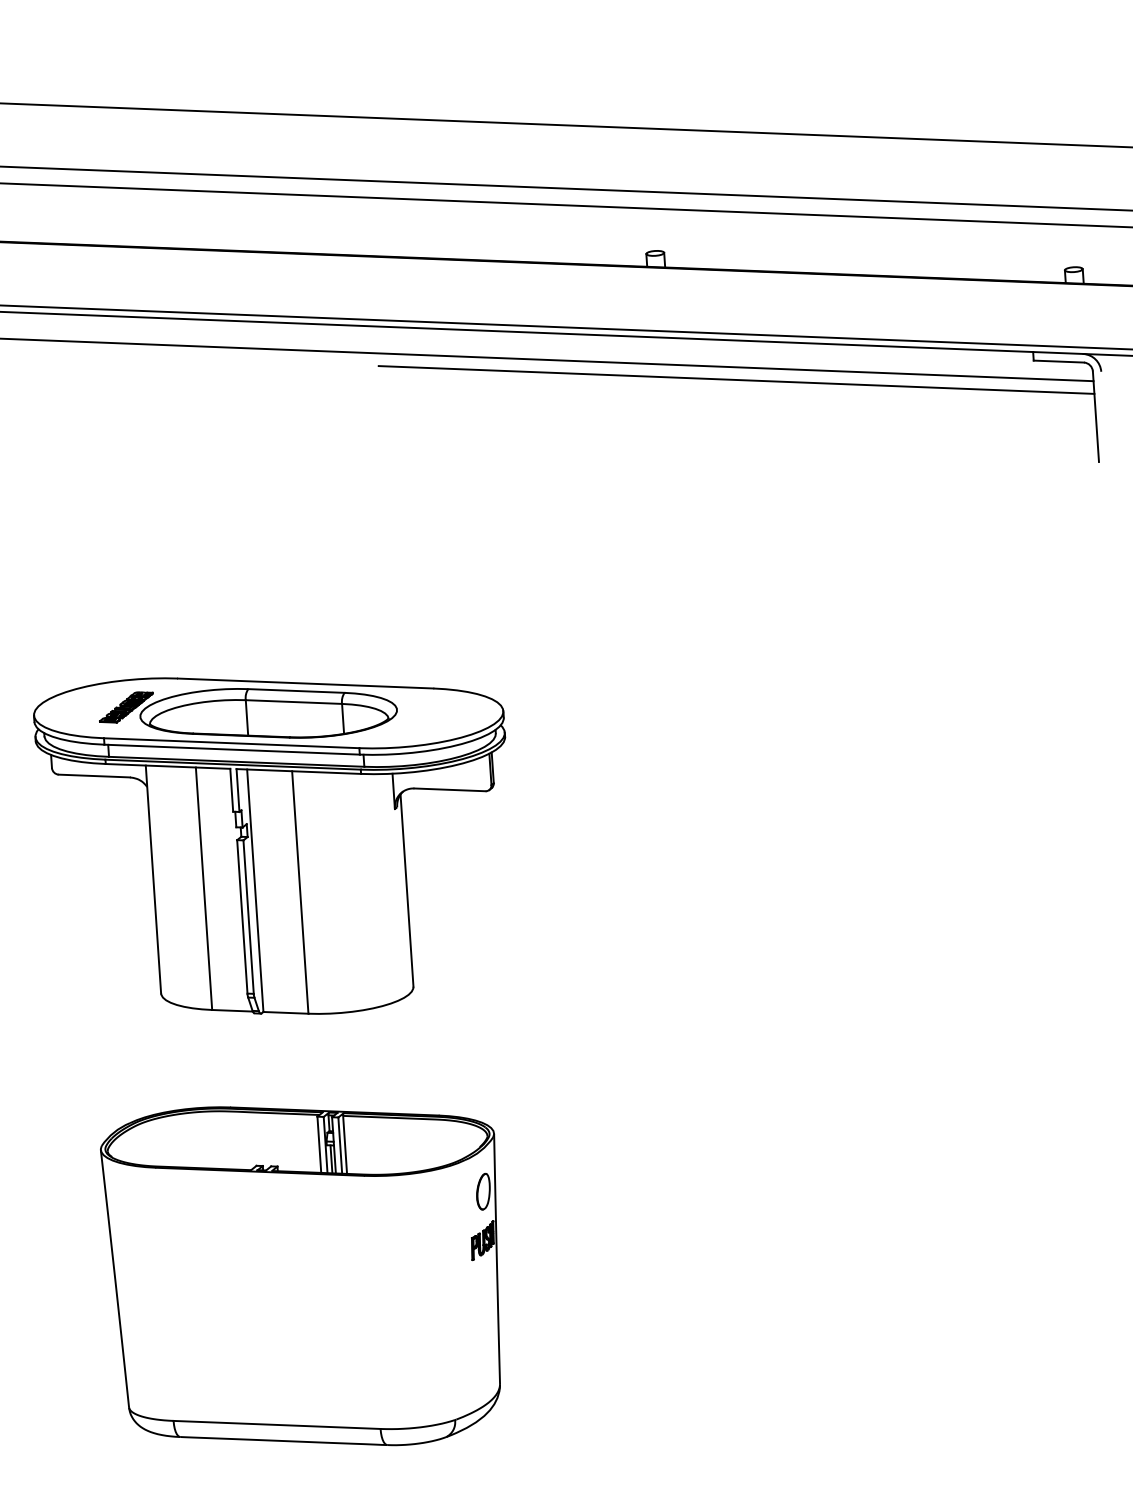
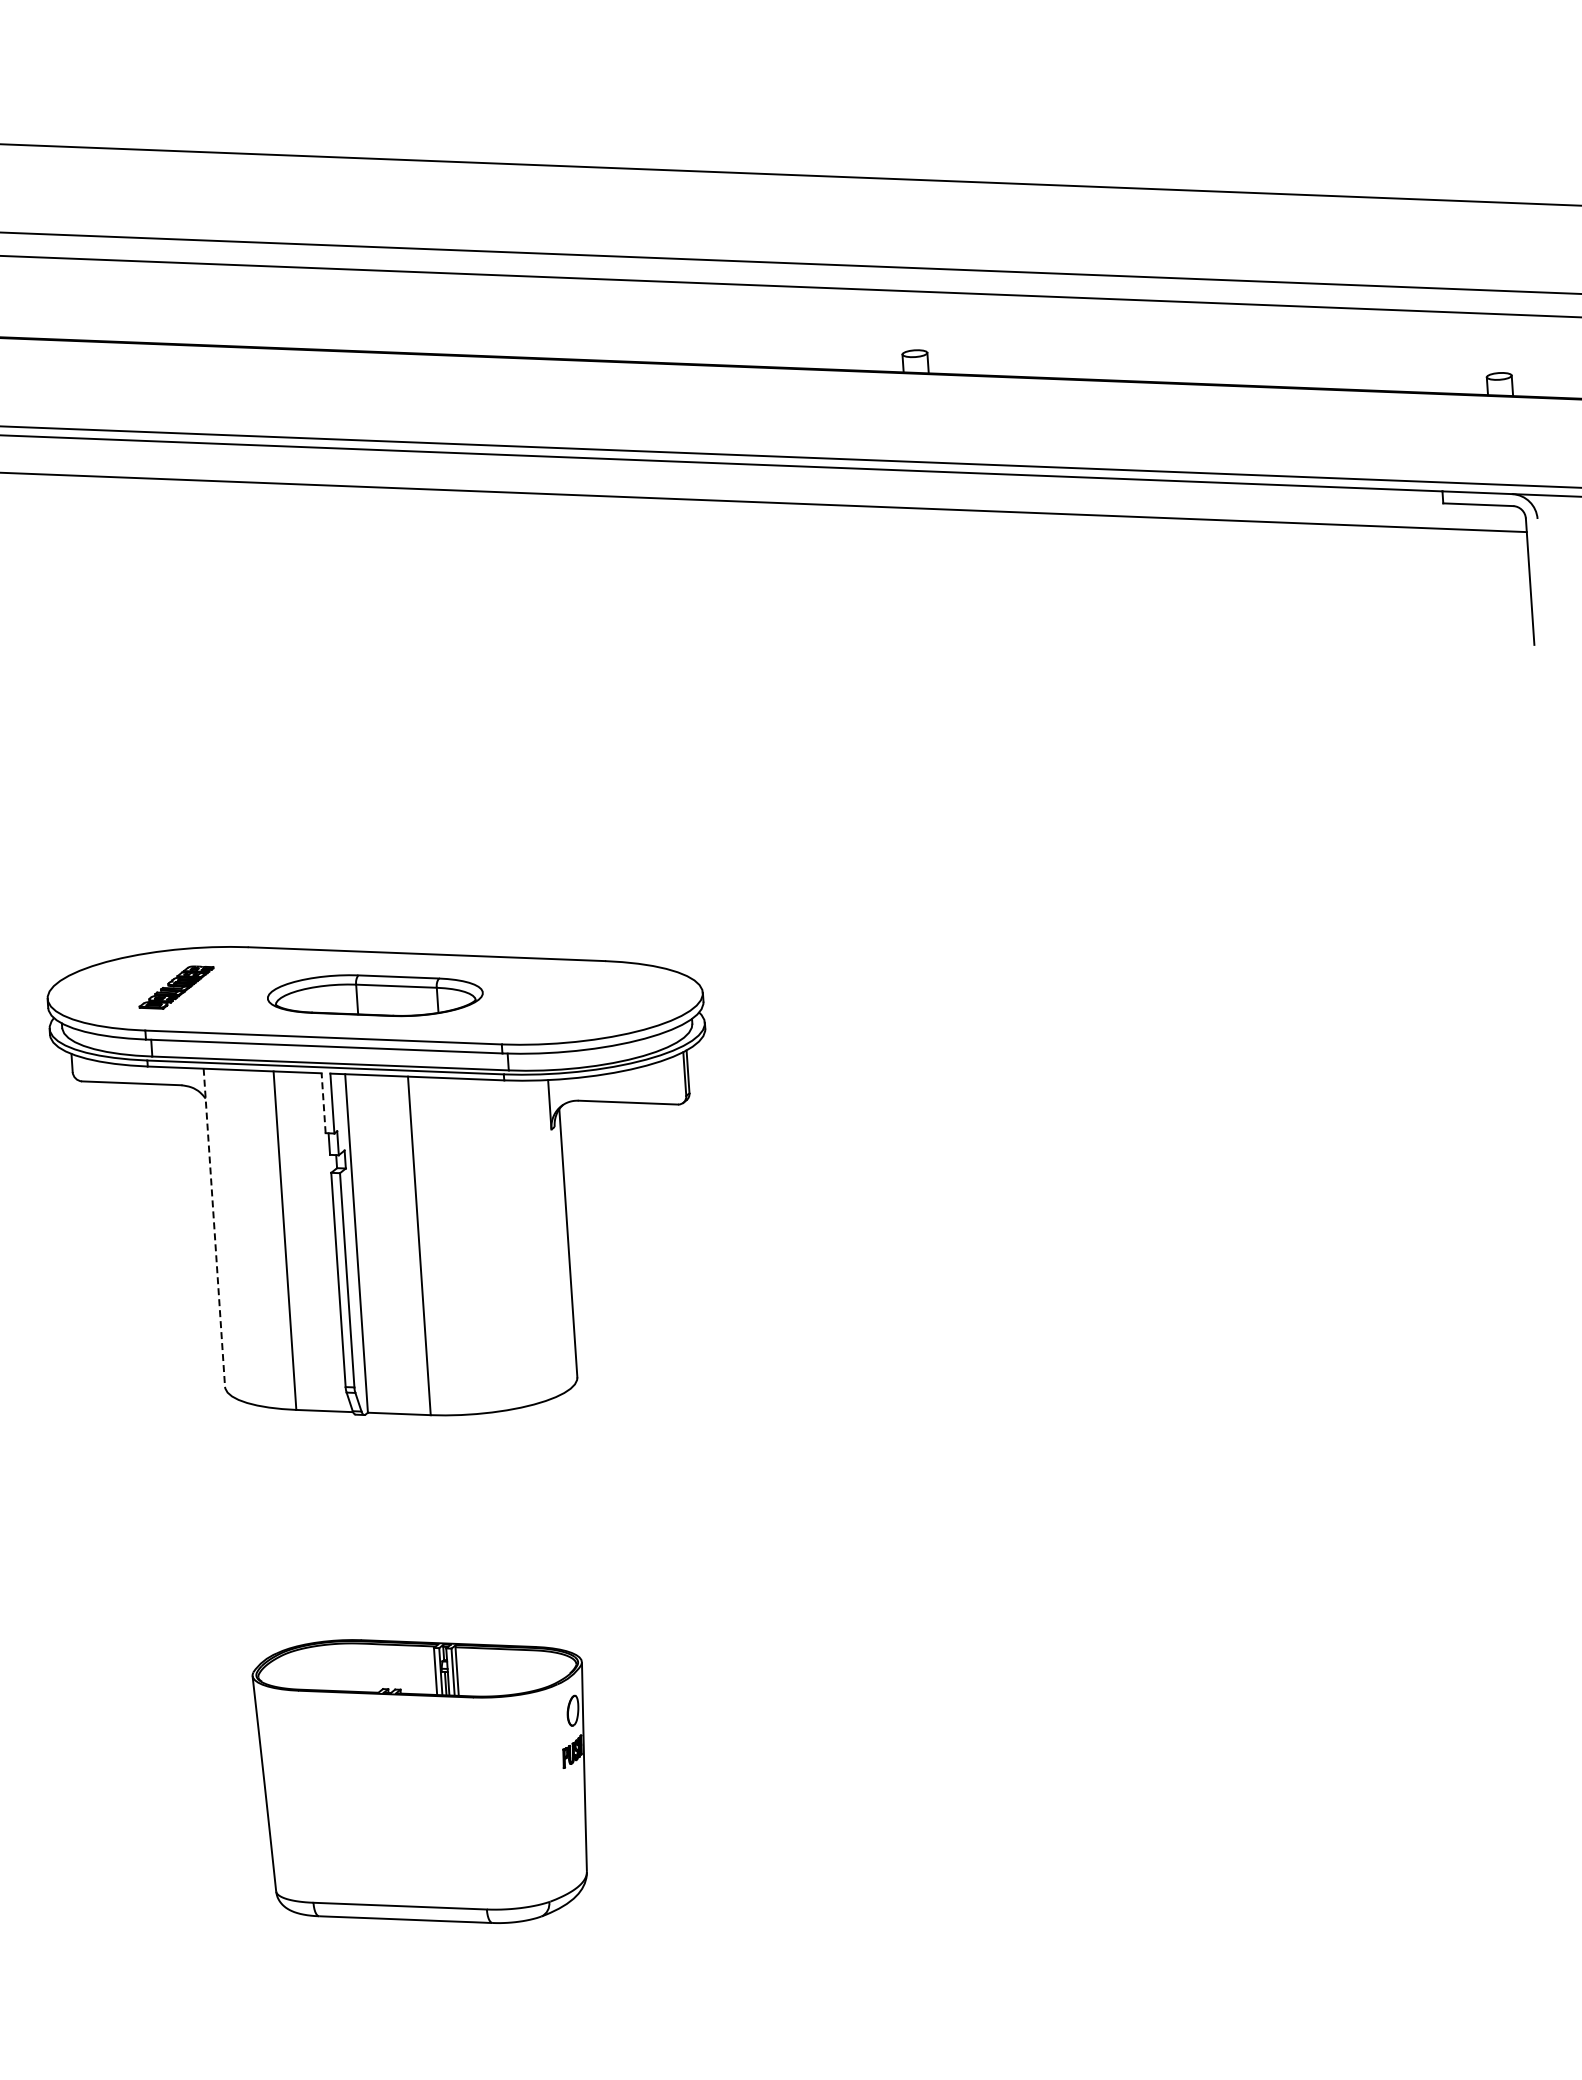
line: (736, 380) -> (1028, 530), removed
part: (268, 713) -> (375, 995), size x0.6
line: (231, 789) -> (323, 1102), solid -> dashed
line: (153, 880) -> (214, 1228), solid -> dashed
part: (300, 1276) -> (419, 1781), size x0.6

